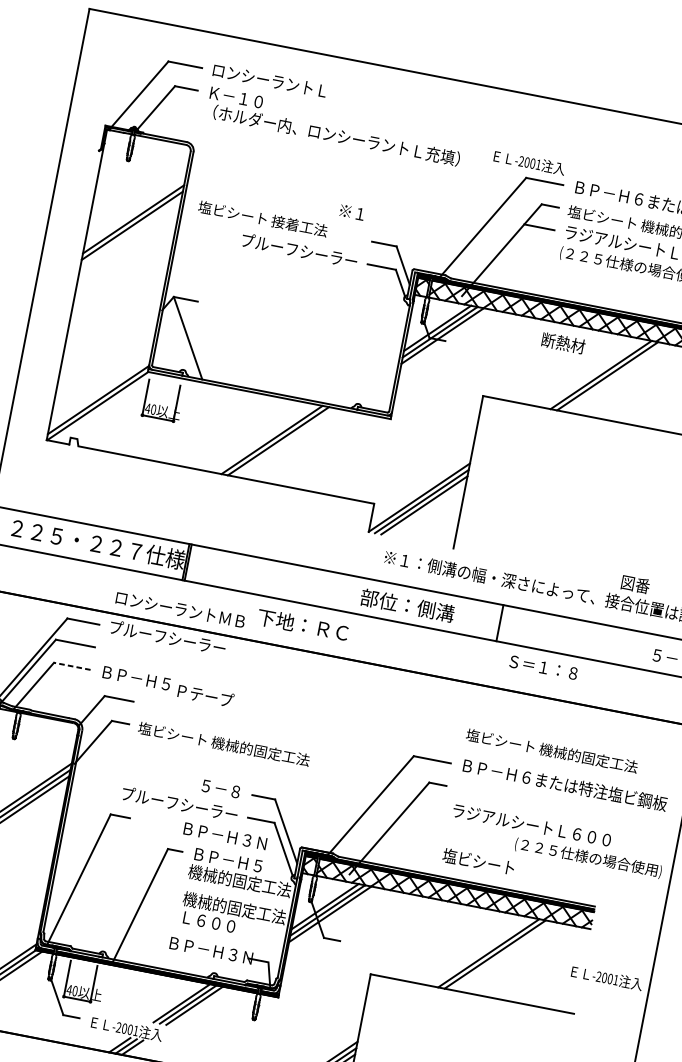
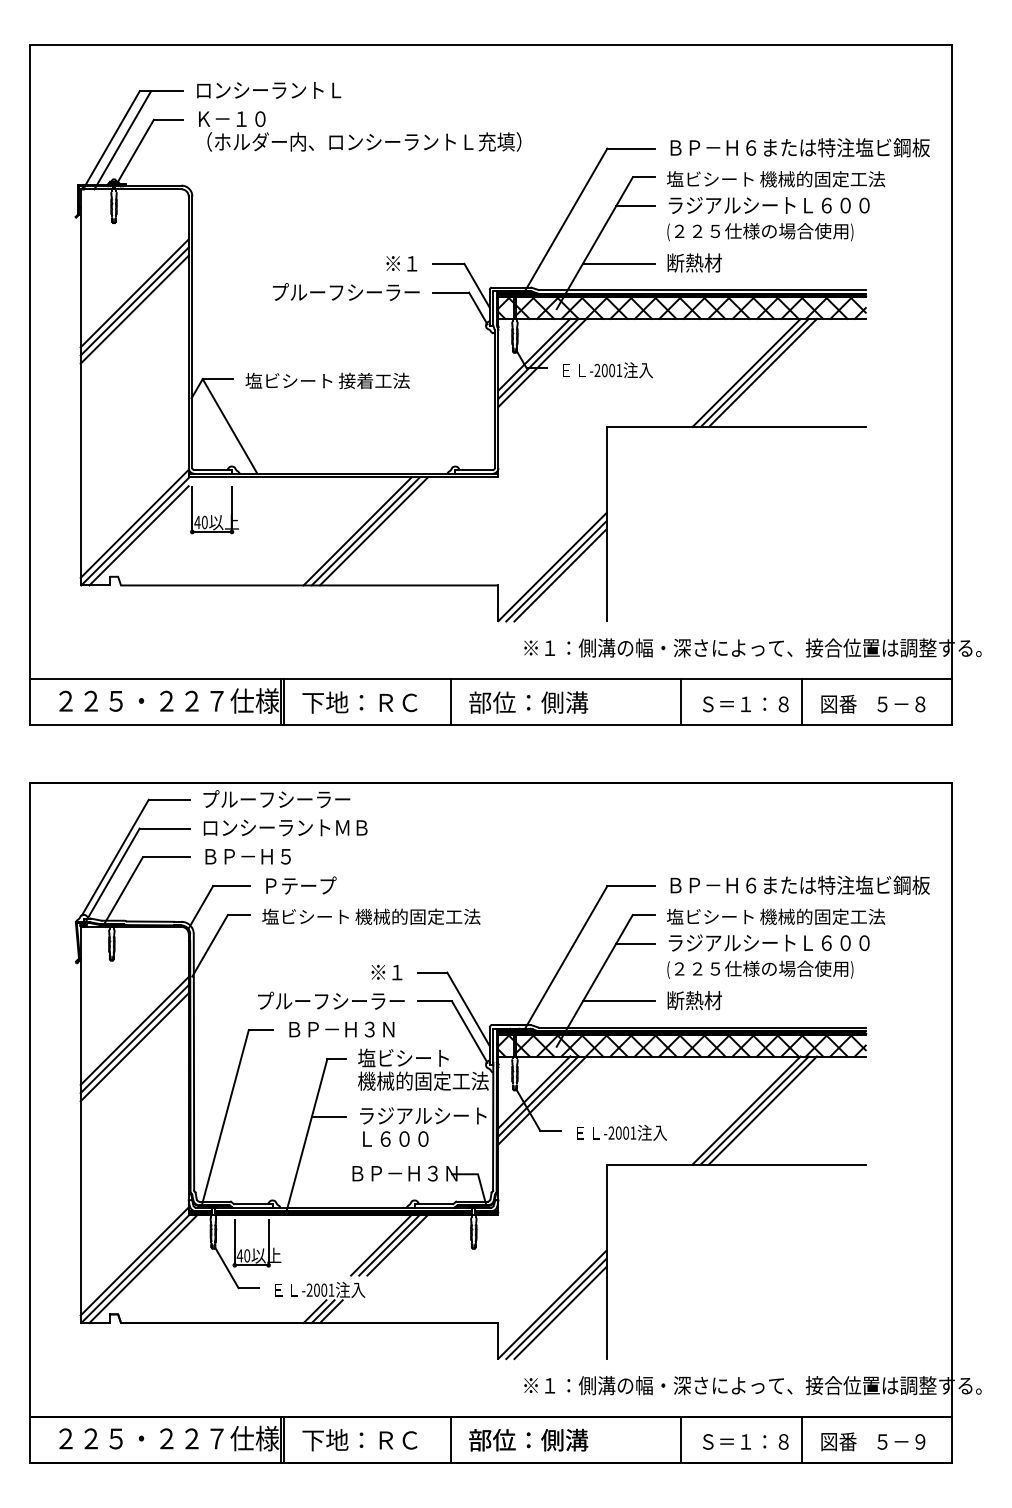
line: (147, 97) -> (122, 140), added
text: (530, 163) -> (608, 370), moved
text: (352, 212) -> (401, 263), moved
text: (262, 218) -> (327, 380), moved
line: (130, 231) -> (134, 309), added
line: (517, 269) -> (618, 263), added
text: (563, 342) -> (694, 262), moved
line: (613, 377) -> (762, 372), added
line: (99, 409) -> (138, 535), added
line: (284, 442) -> (373, 531), added
text: (635, 583) -> (838, 703), moved
line: (318, 588) -> (450, 702), added
text: (407, 605) -> (528, 702), moved
text: (180, 609) -> (285, 827), moved
text: (302, 625) -> (359, 702), moved
line: (594, 641) -> (802, 702), added
line: (71, 666) -> (165, 857), dashed -> solid
text: (543, 667) -> (745, 704), moved
text: (205, 695) -> (301, 885), moved
text: (552, 750) -> (776, 916), moved
text: (221, 788) -> (378, 972), ５－８ -> ※１
line: (427, 805) -> (635, 943), added
text: (225, 836) -> (341, 1029), moved
line: (404, 848) -> (618, 1001), added
text: (588, 857) -> (760, 969), moved
text: (227, 859) -> (403, 1057), ＢＰ－Ｈ５ -> 塩ビシート
text: (478, 861) -> (712, 1000), 塩ビシート -> 断熱材
line: (160, 894) -> (328, 1116), added
text: (234, 907) -> (423, 1115), 機械的固定工法 -> ラジアルシート
line: (501, 955) -> (762, 1110), added
text: (606, 977) -> (621, 1132), moved

